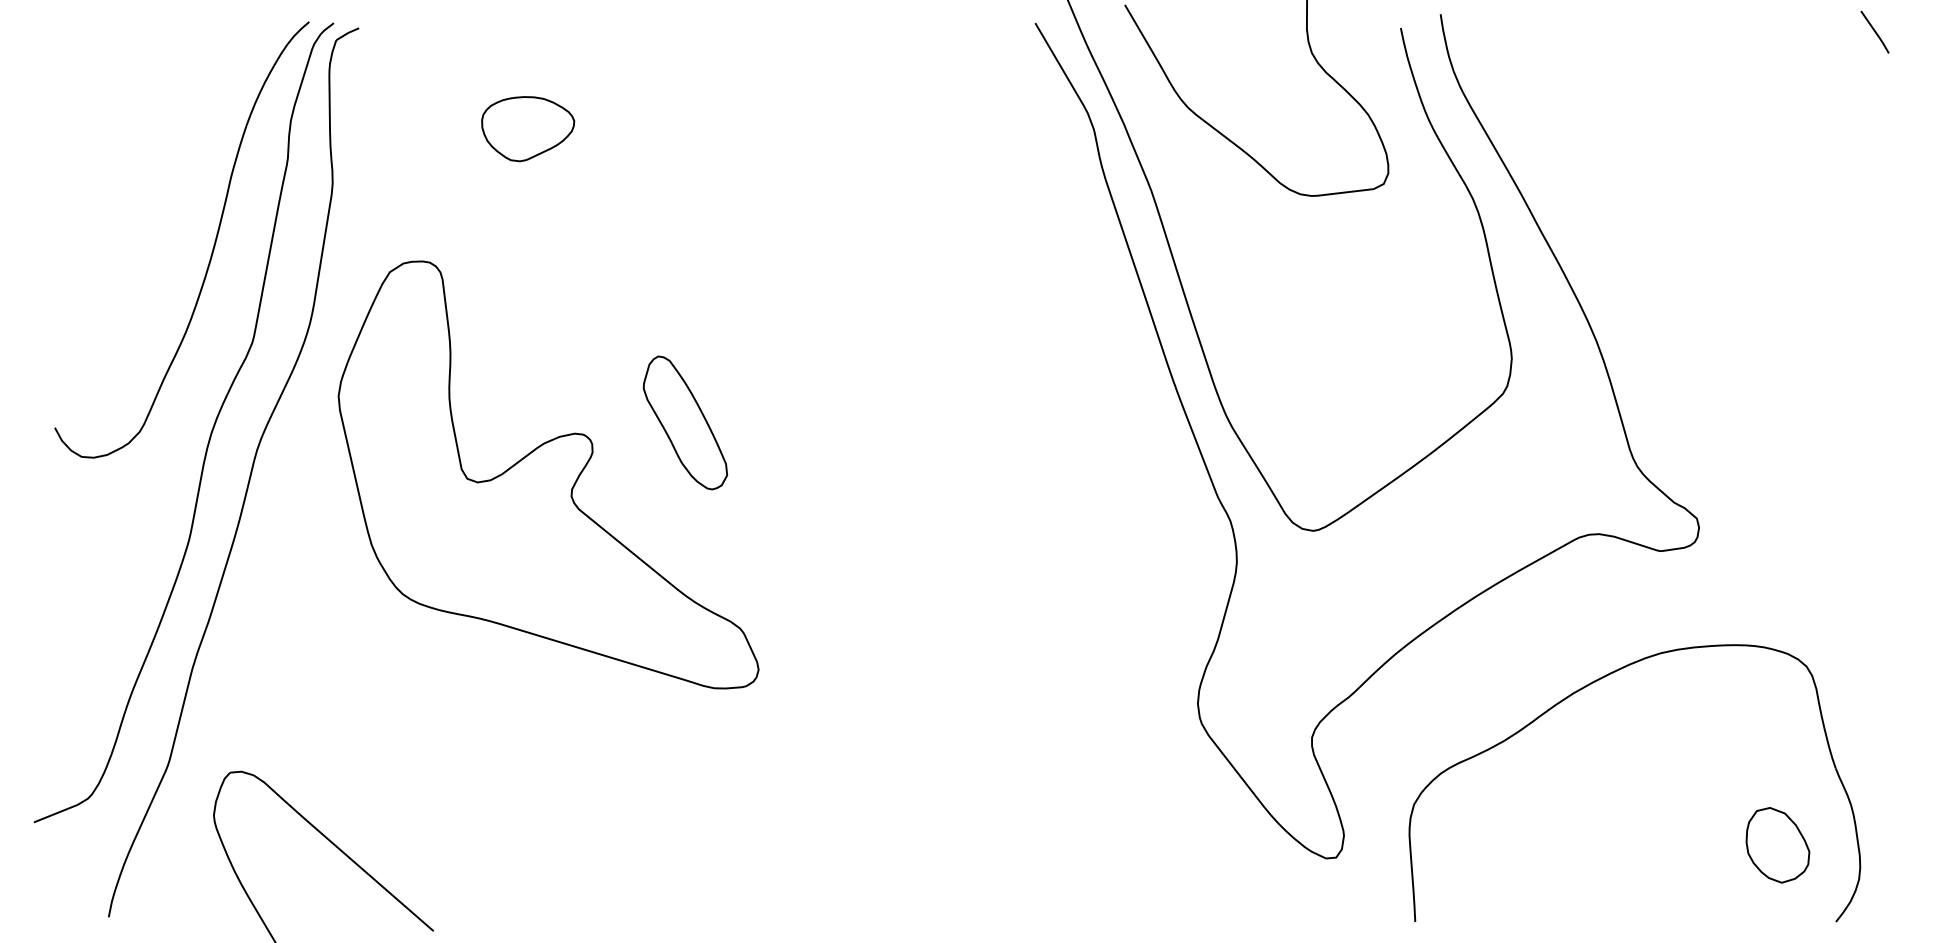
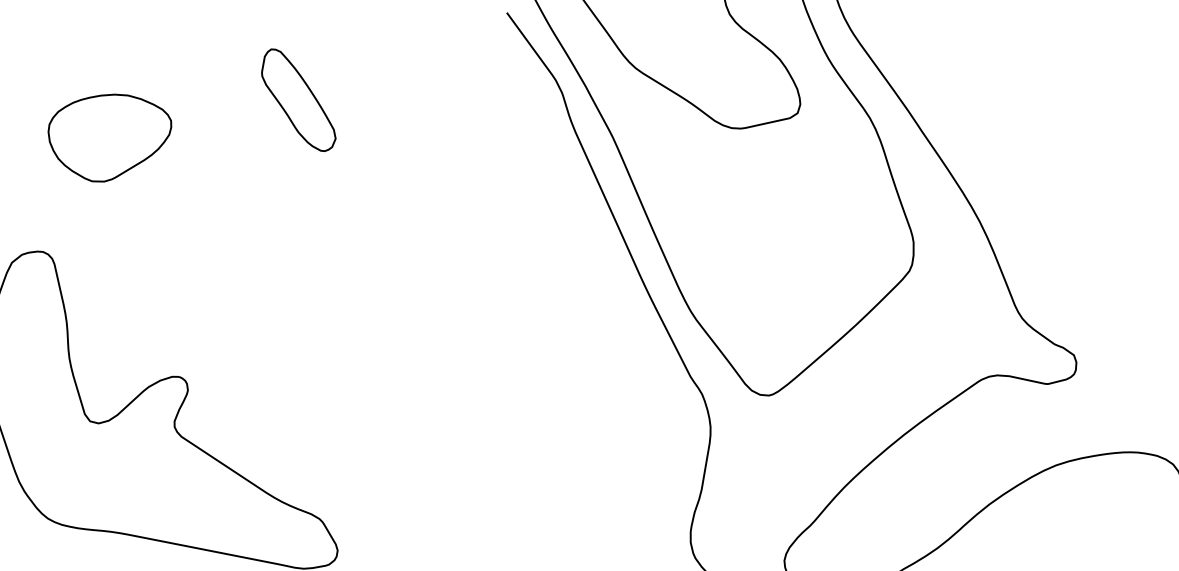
part: (527, 128) -> (110, 137), size x1.67
part: (685, 422) -> (298, 99), moved

